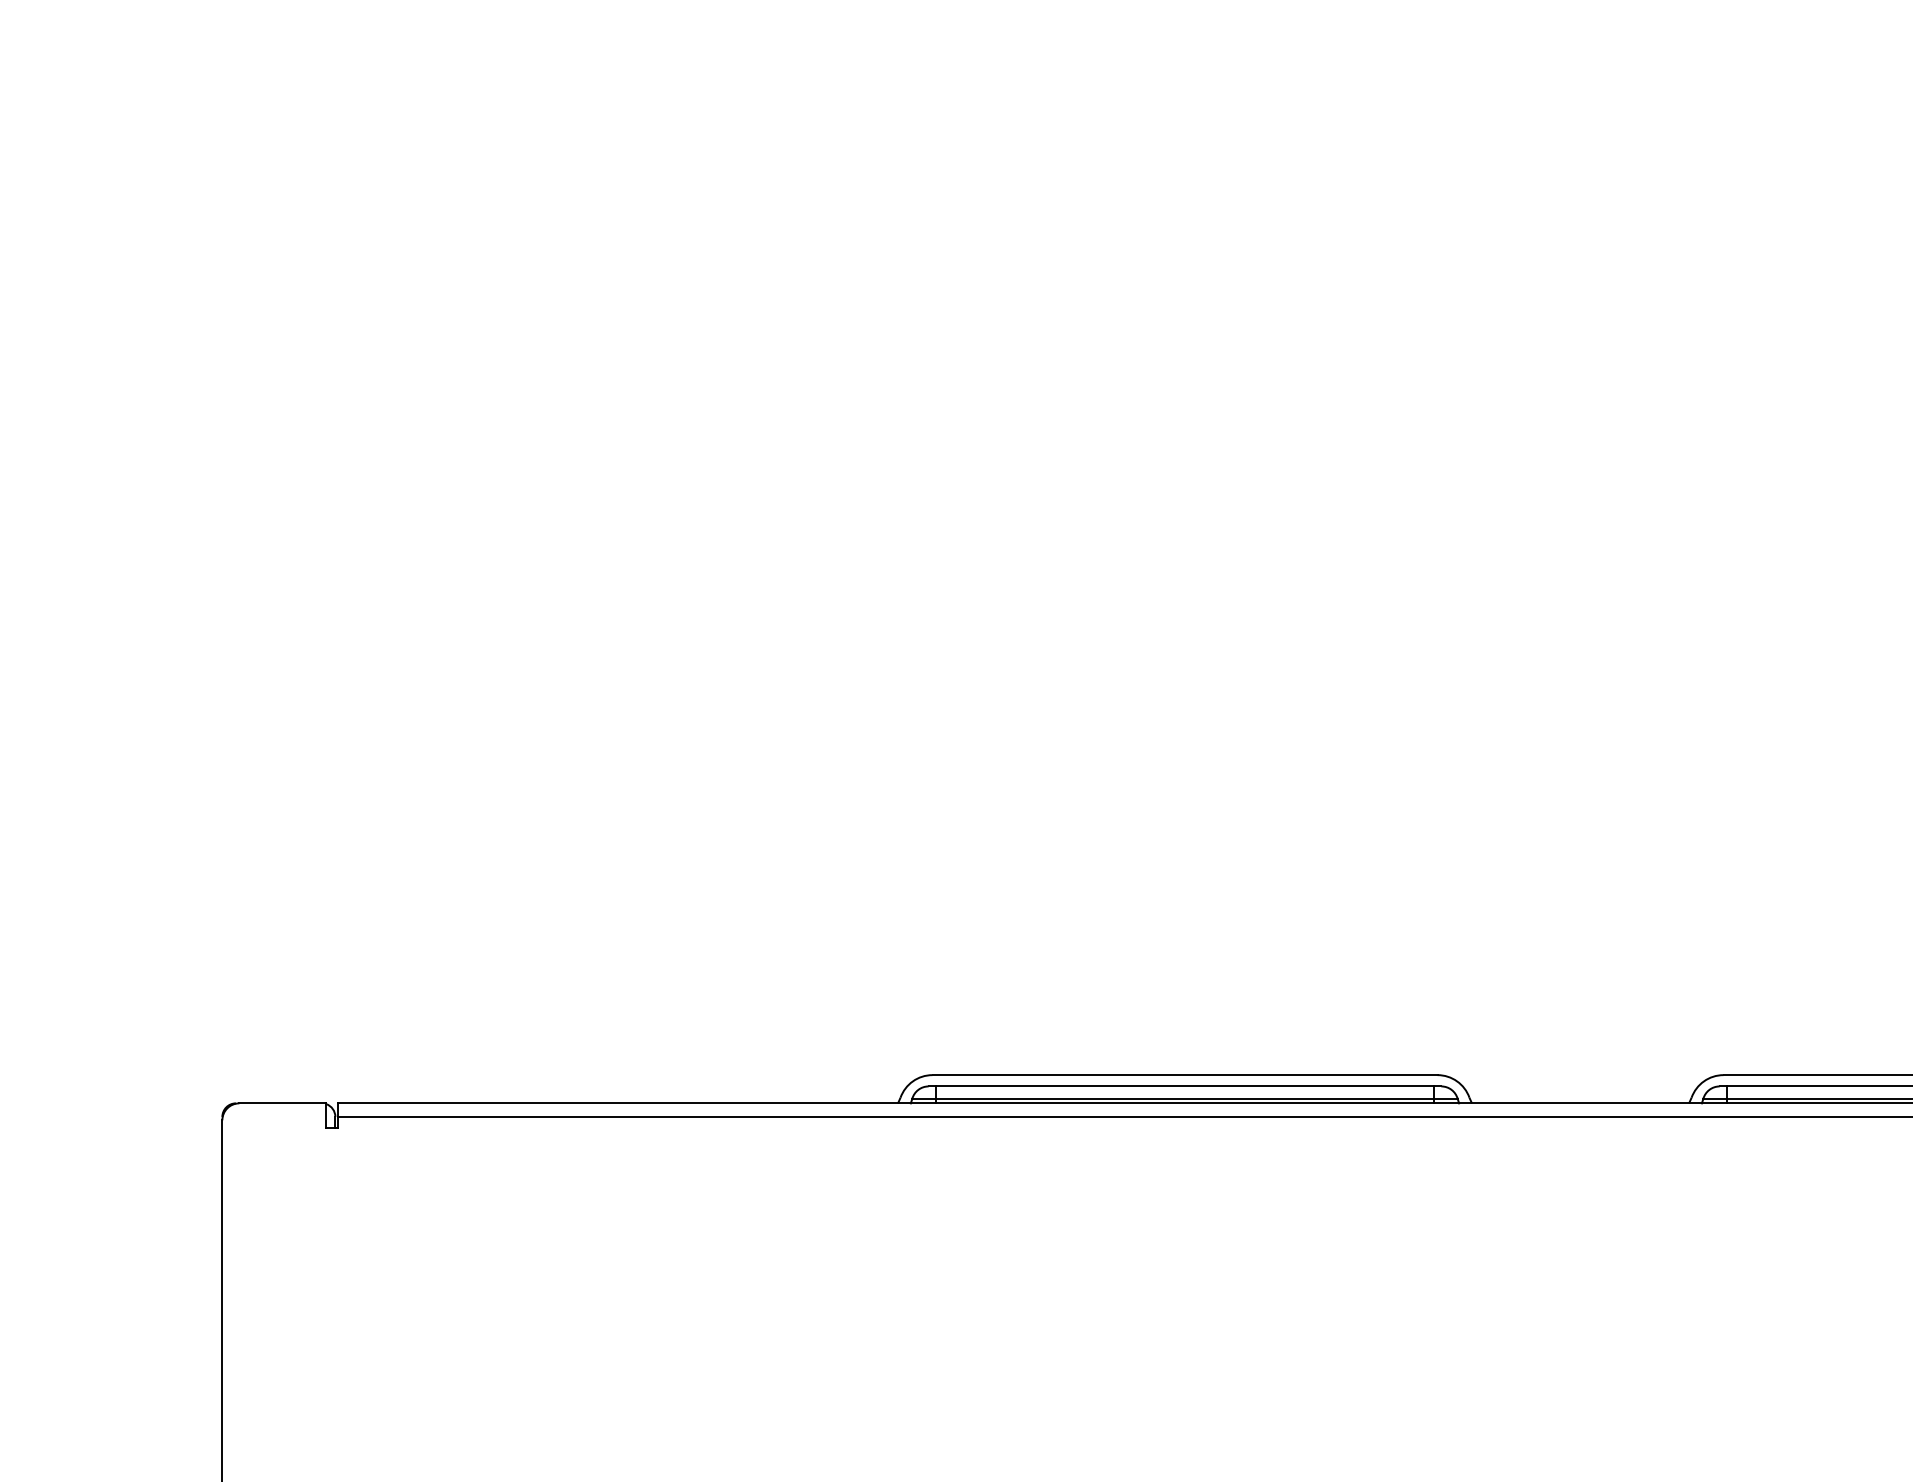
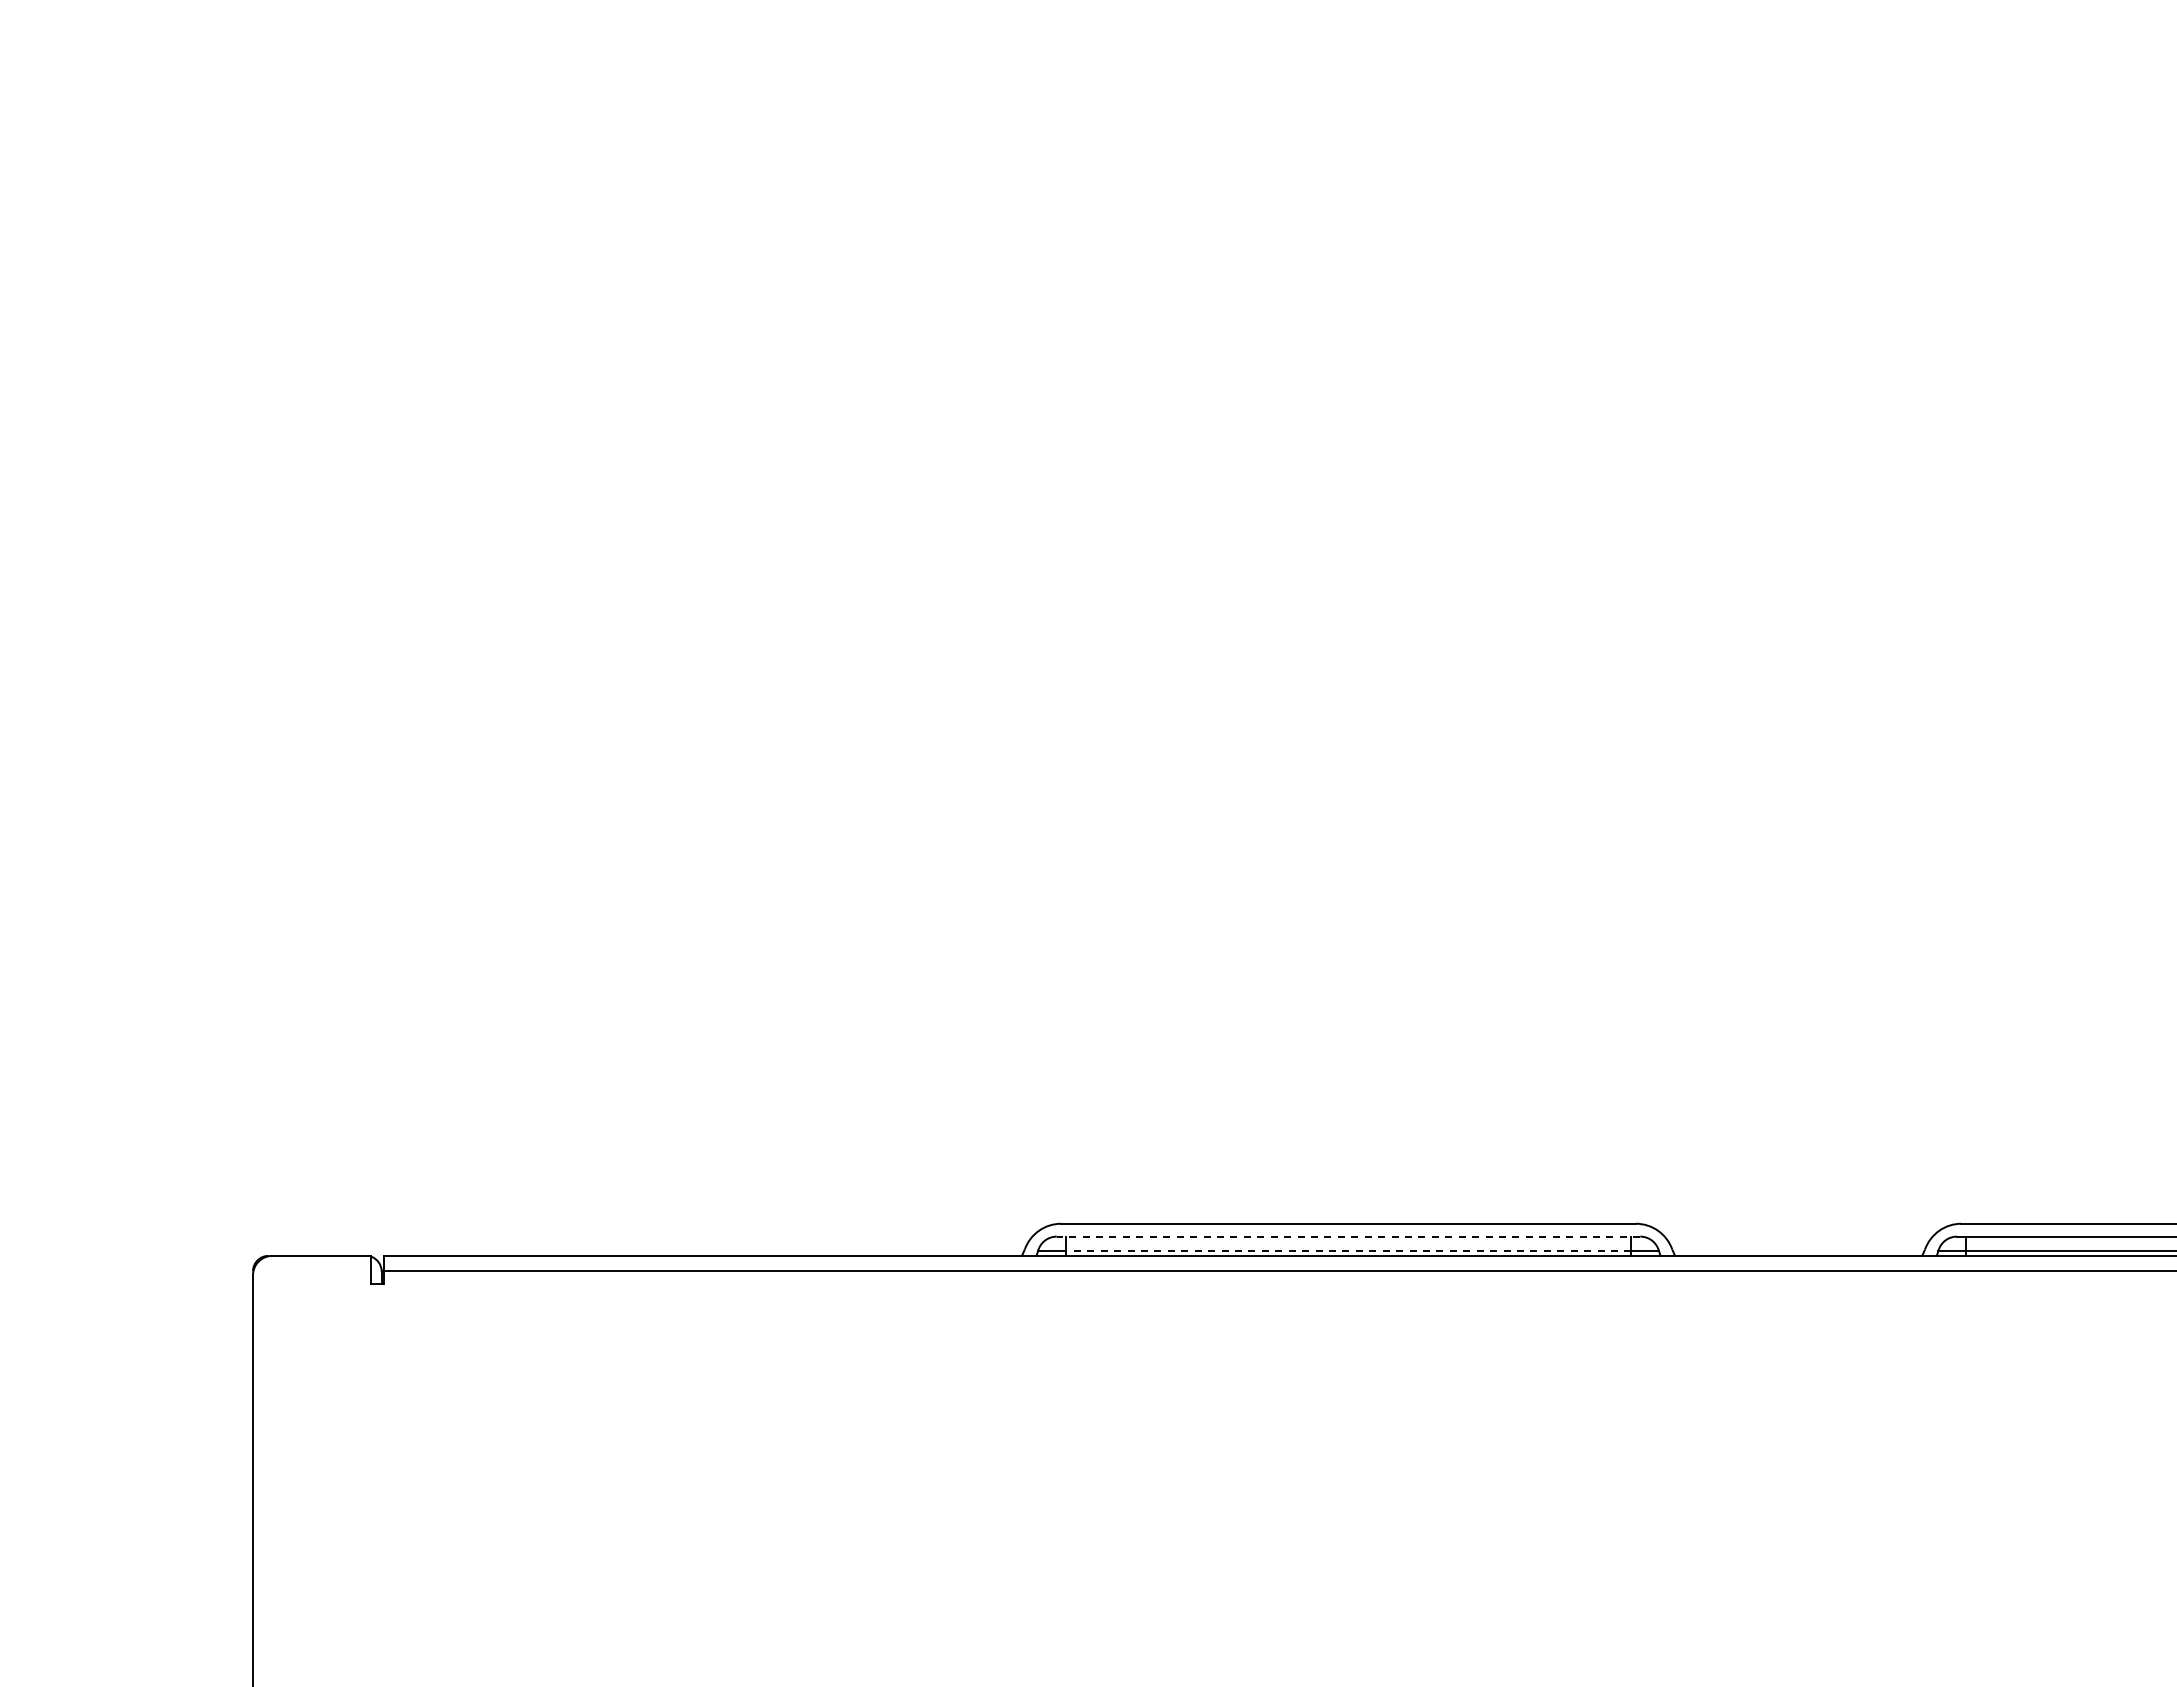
line: (1184, 1086) -> (1348, 1236), solid -> dashed
line: (1184, 1098) -> (1348, 1250), solid -> dashed

